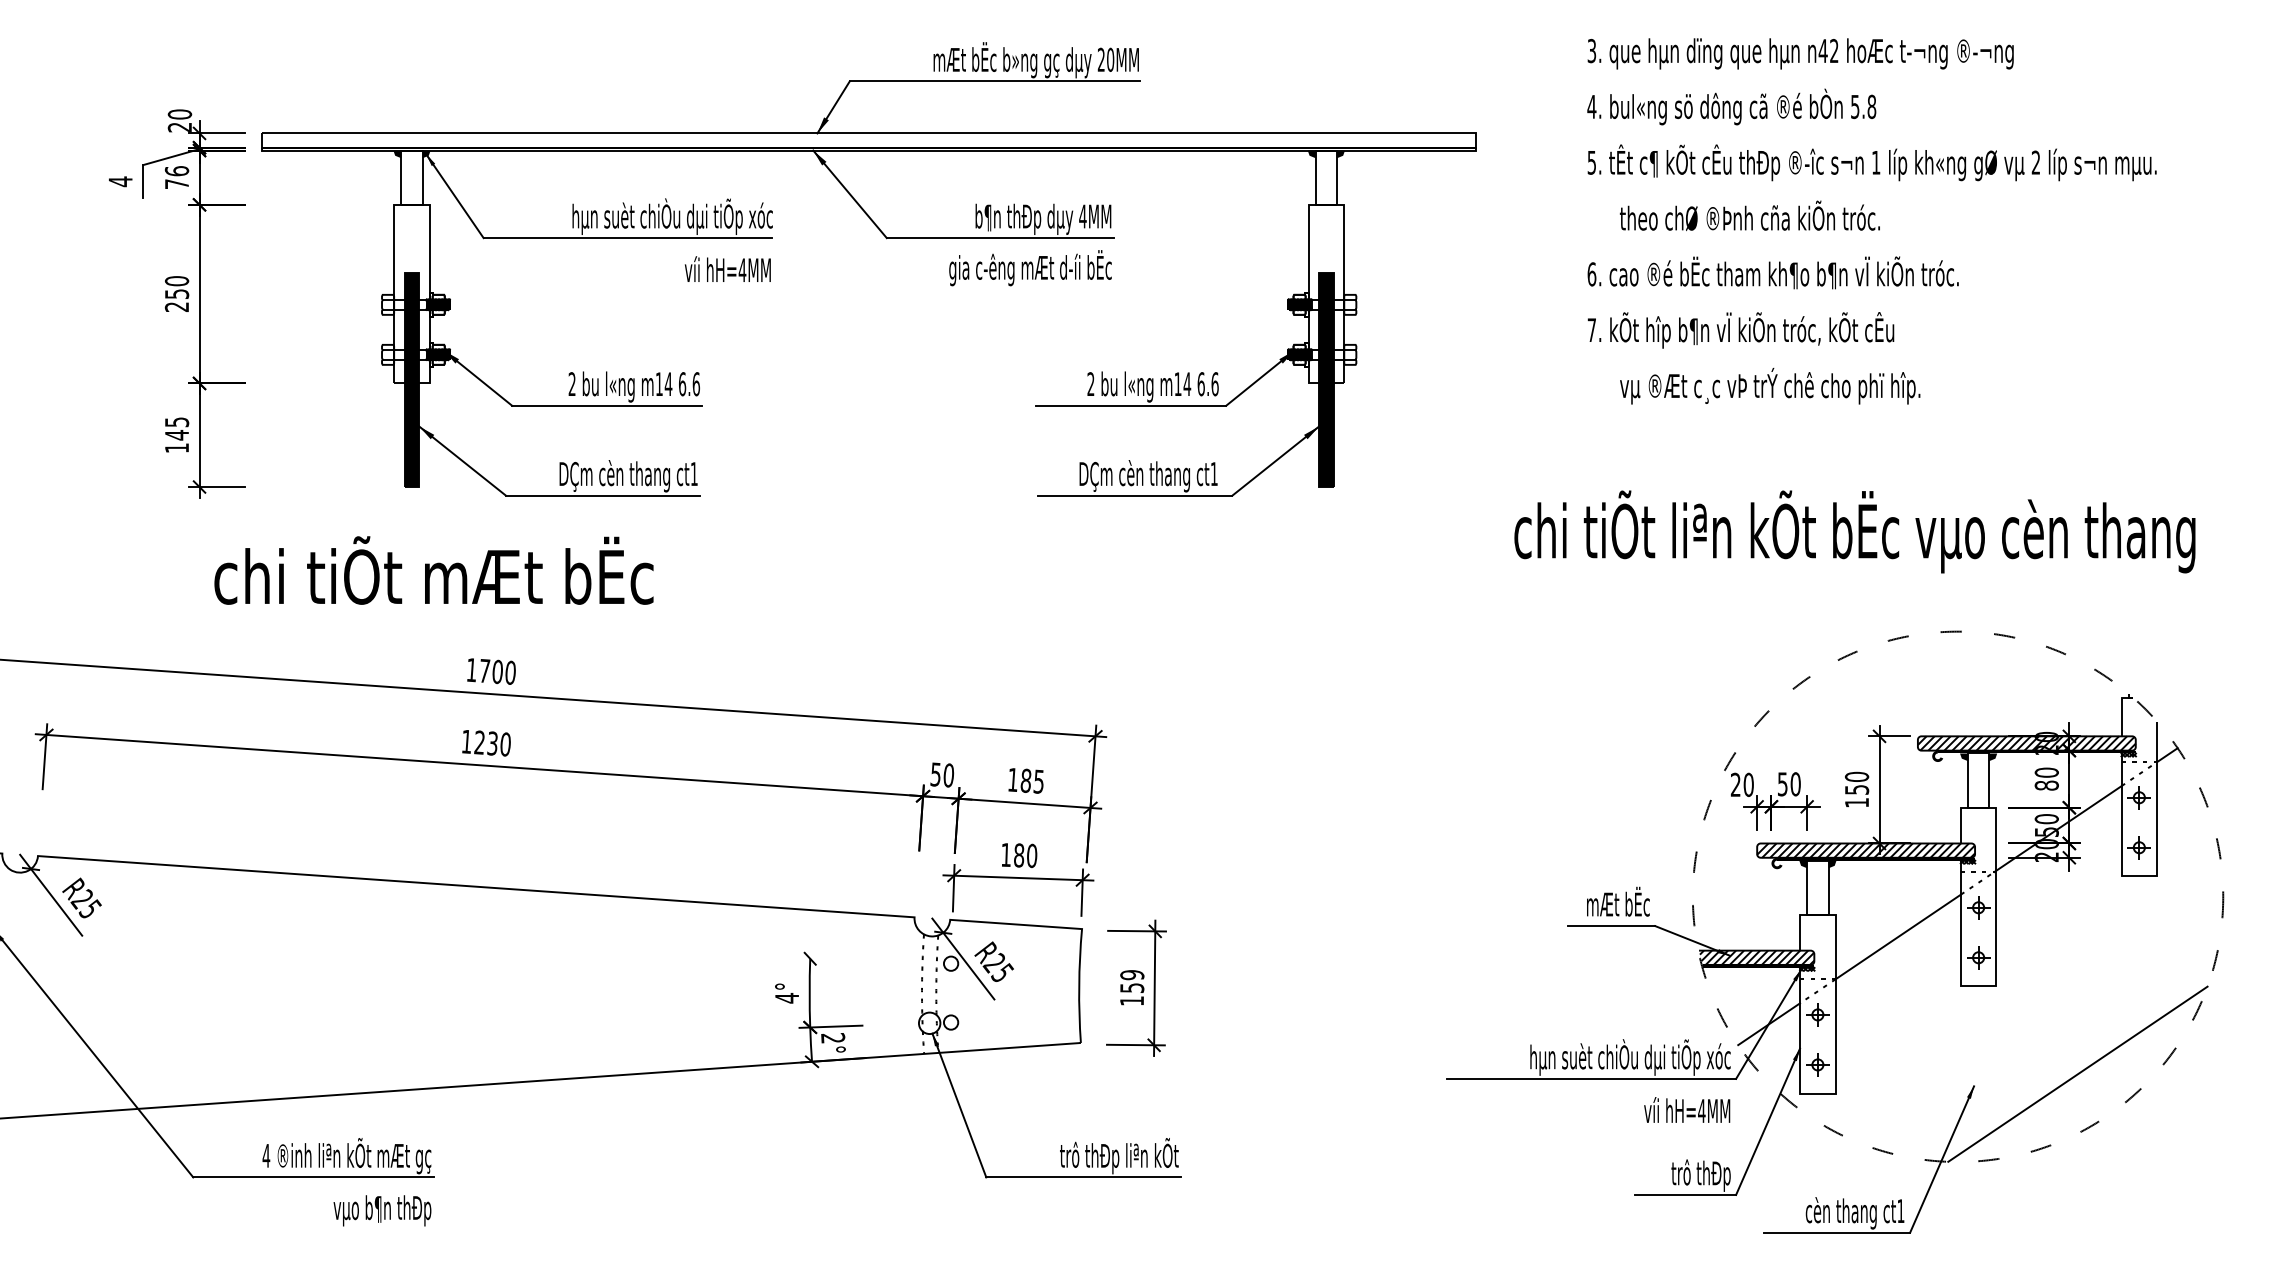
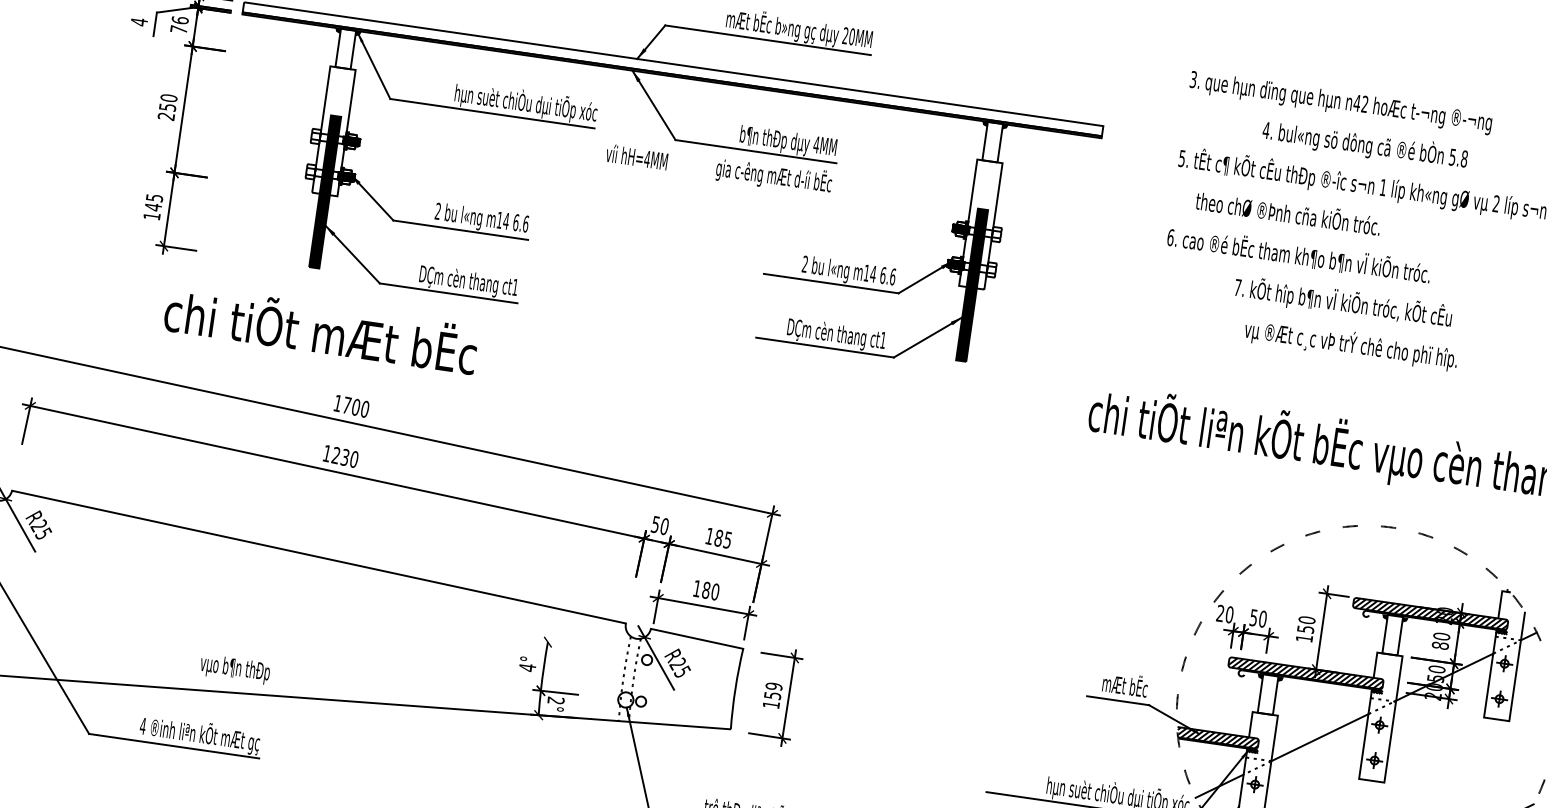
text: (1731, 106) -> (1365, 144), moved
text: (727, 268) -> (636, 156), moved
text: (1740, 330) -> (1343, 303), moved
text: (1770, 386) -> (1351, 344), moved
text: (382, 1210) -> (235, 669), moved

